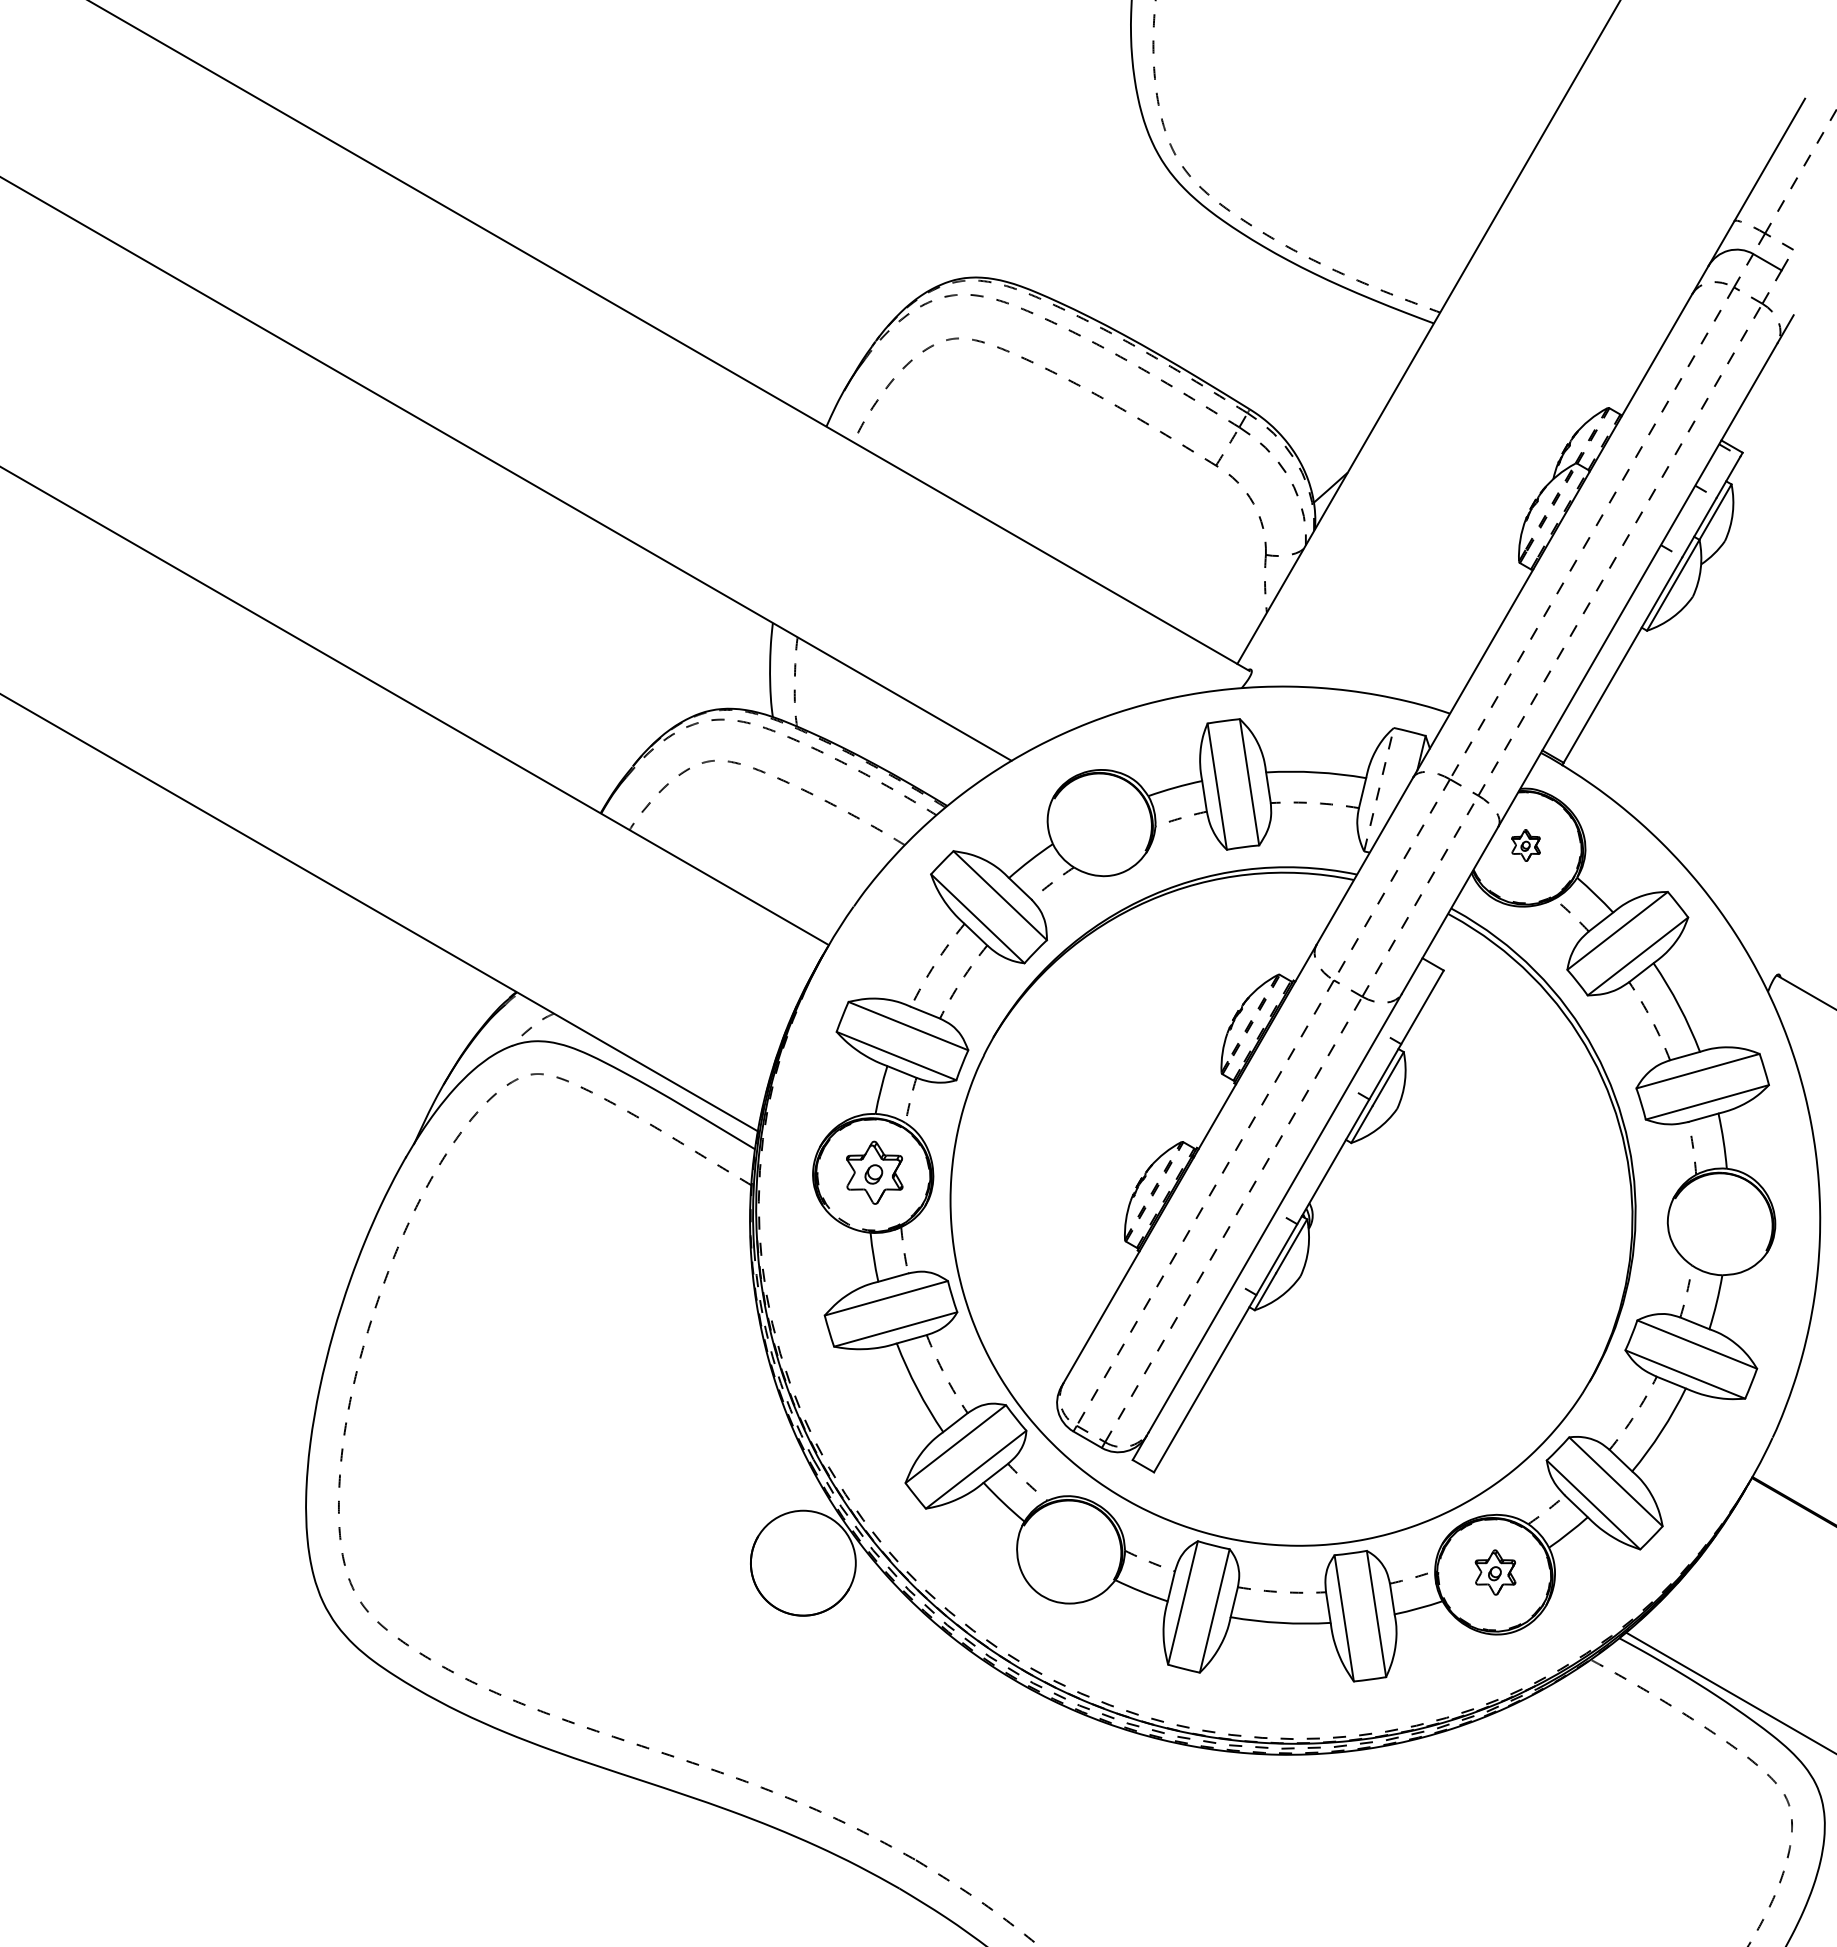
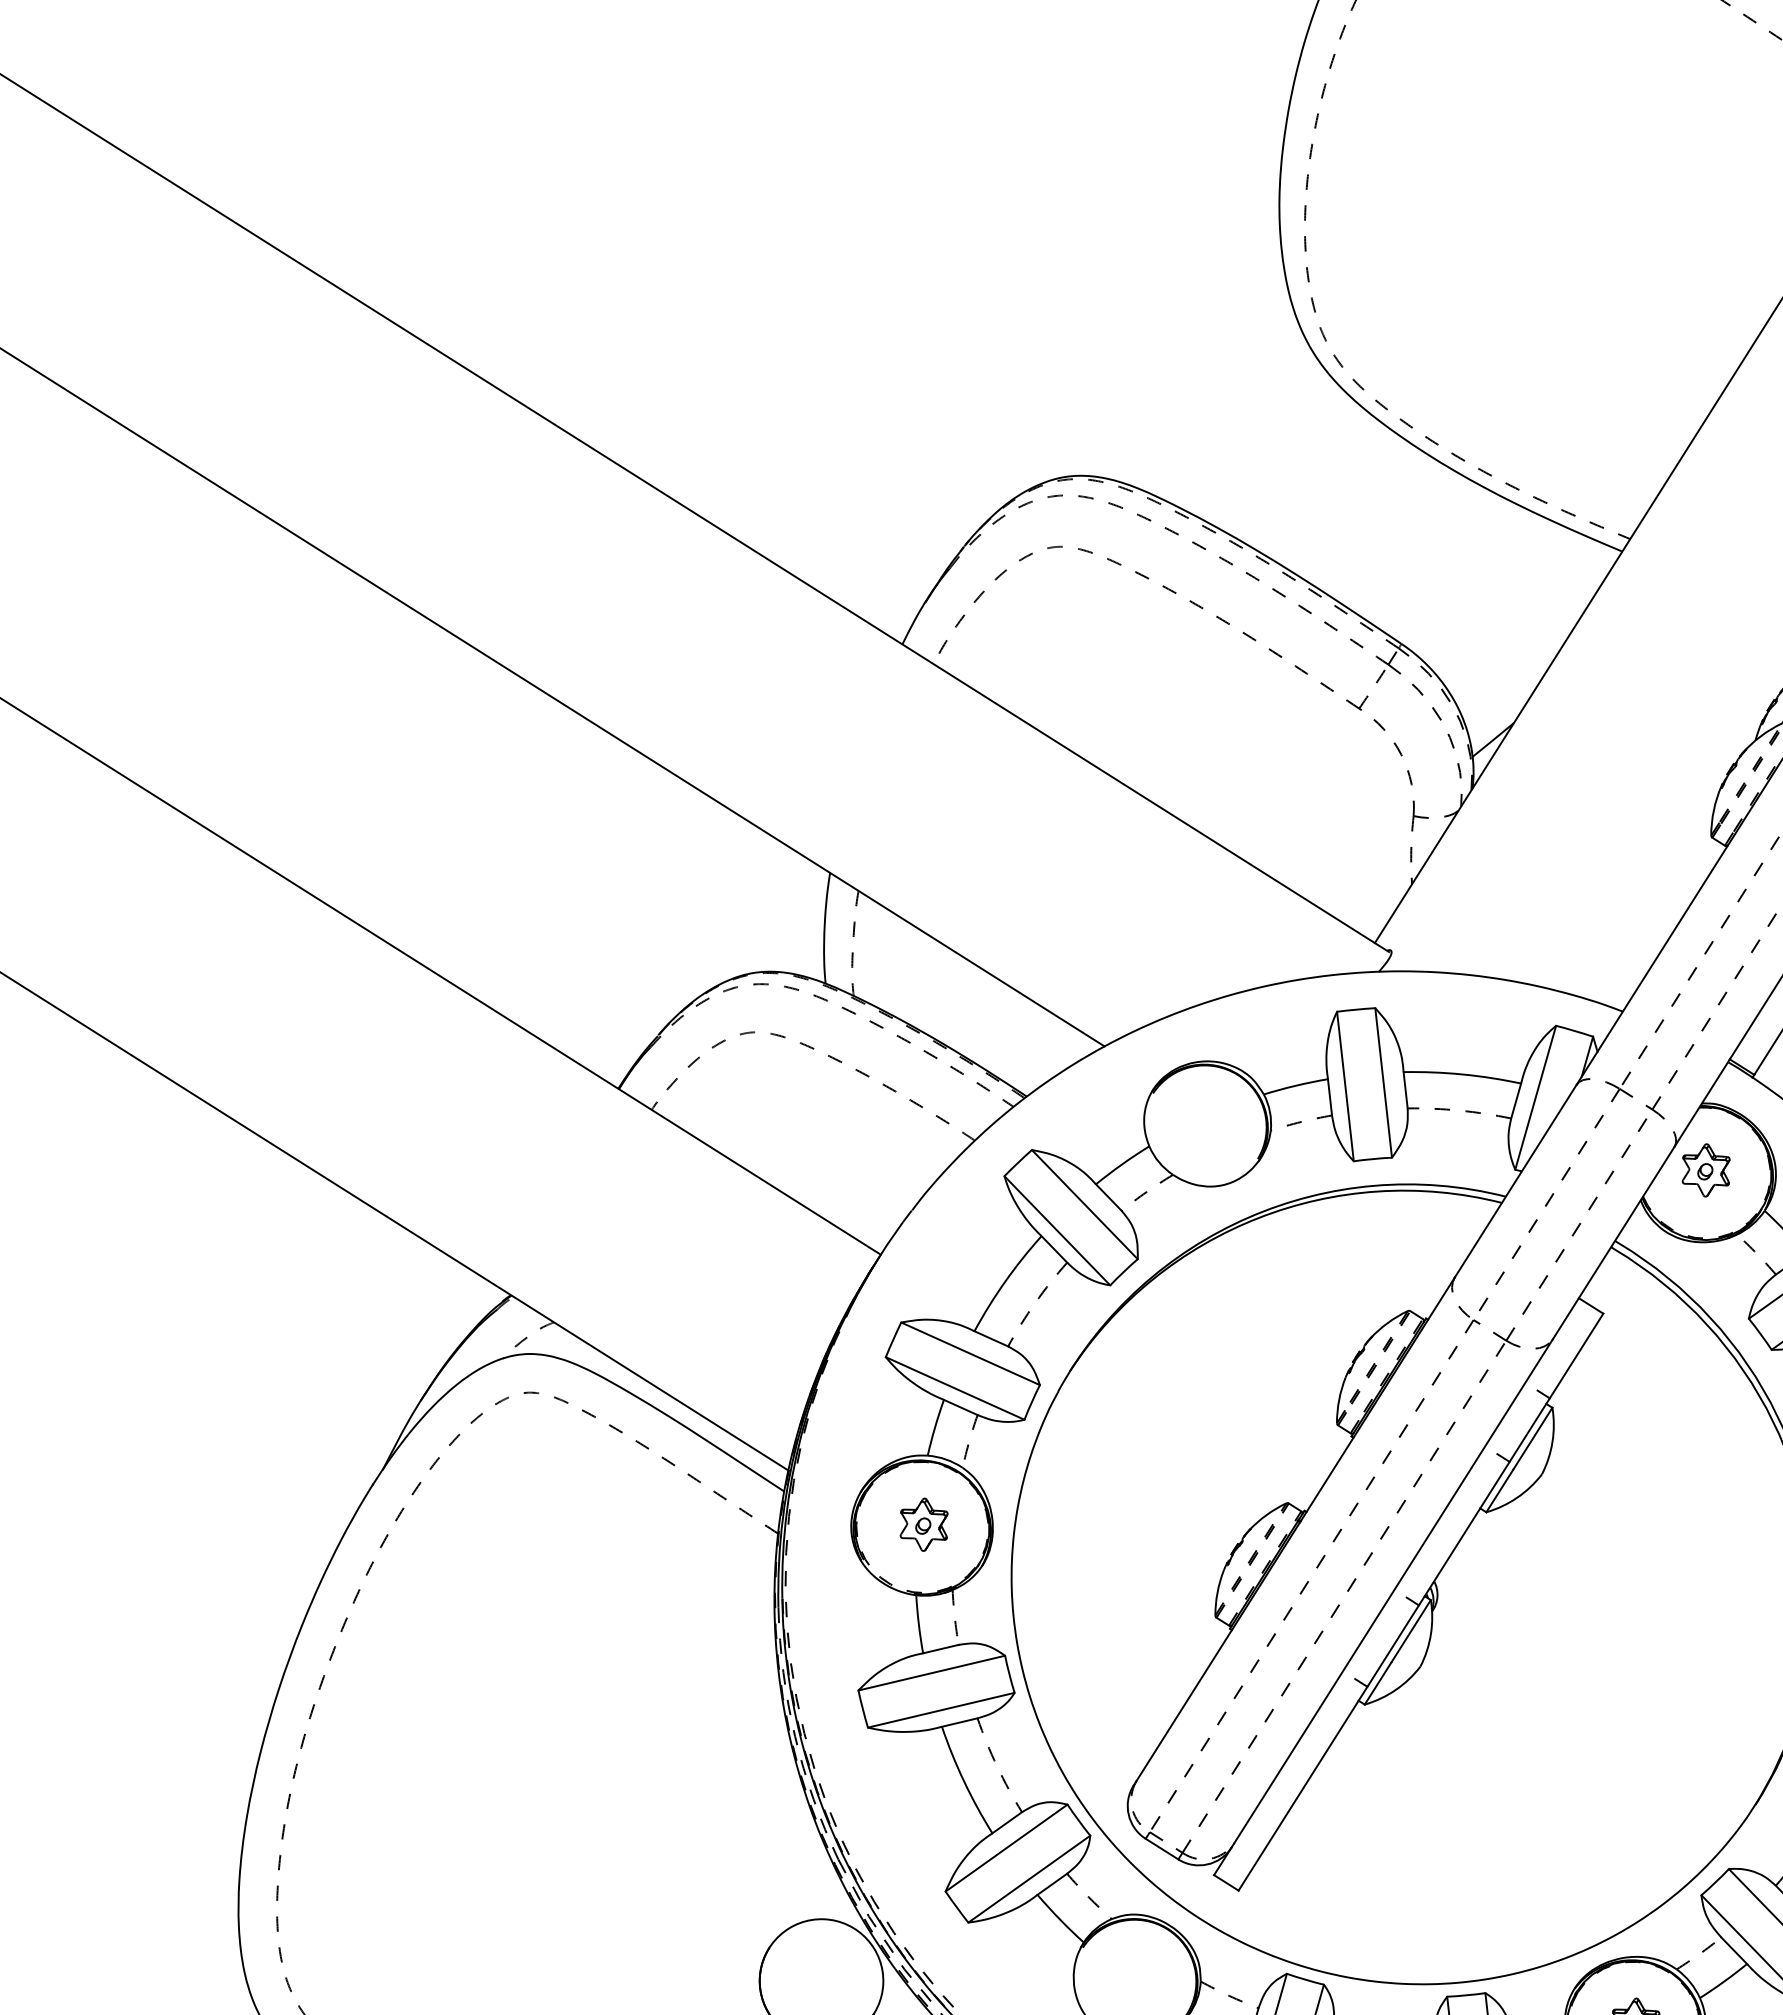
line: (1379, 789) -> (1536, 1097), dashed -> solid
part: (1525, 845) -> (1705, 1170), size x1.43
arc: (935, 963) -> (1005, 1281), dashed -> solid
part: (874, 1172) -> (923, 1524), size x0.71

